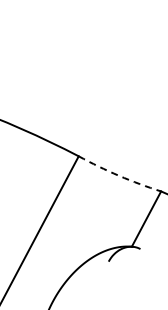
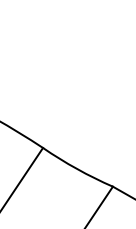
arc: (119, 175) -> (77, 168), dashed -> solid

